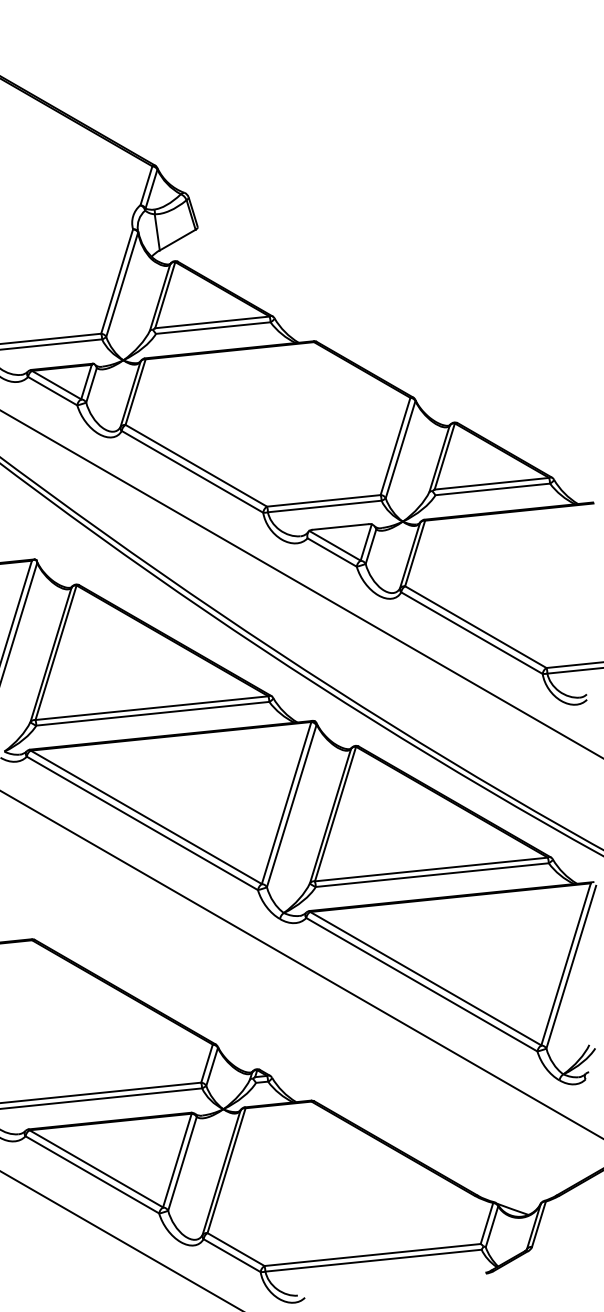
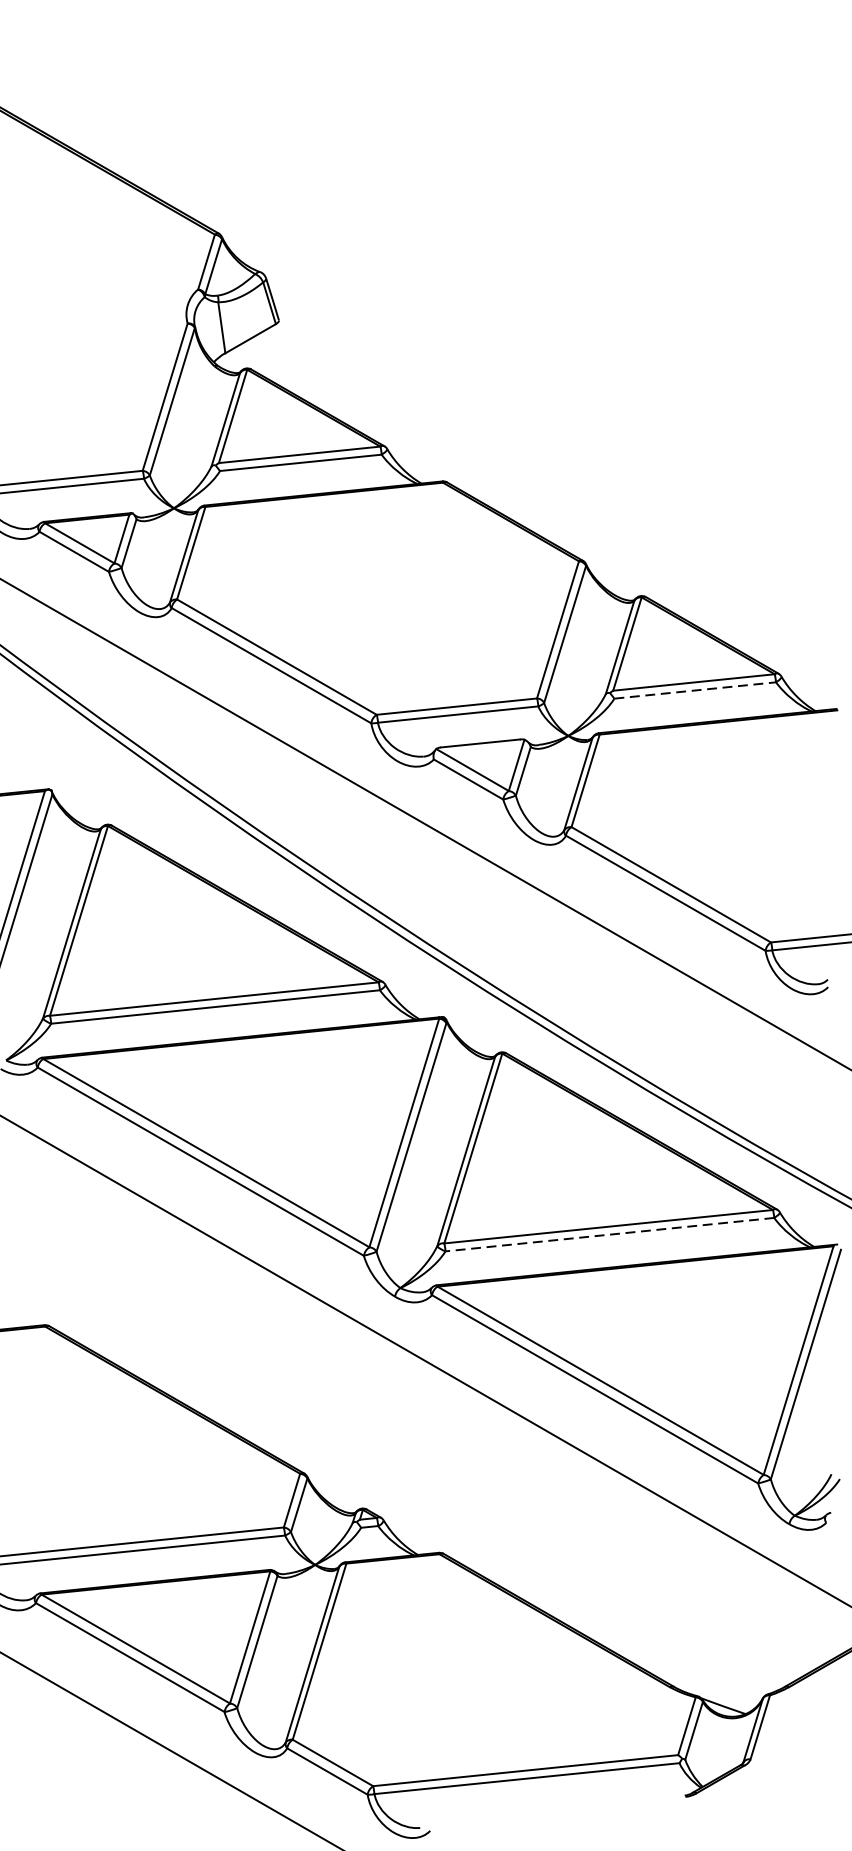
line: (492, 489) -> (694, 690), solid -> dashed
line: (431, 875) -> (608, 1235), solid -> dashed

